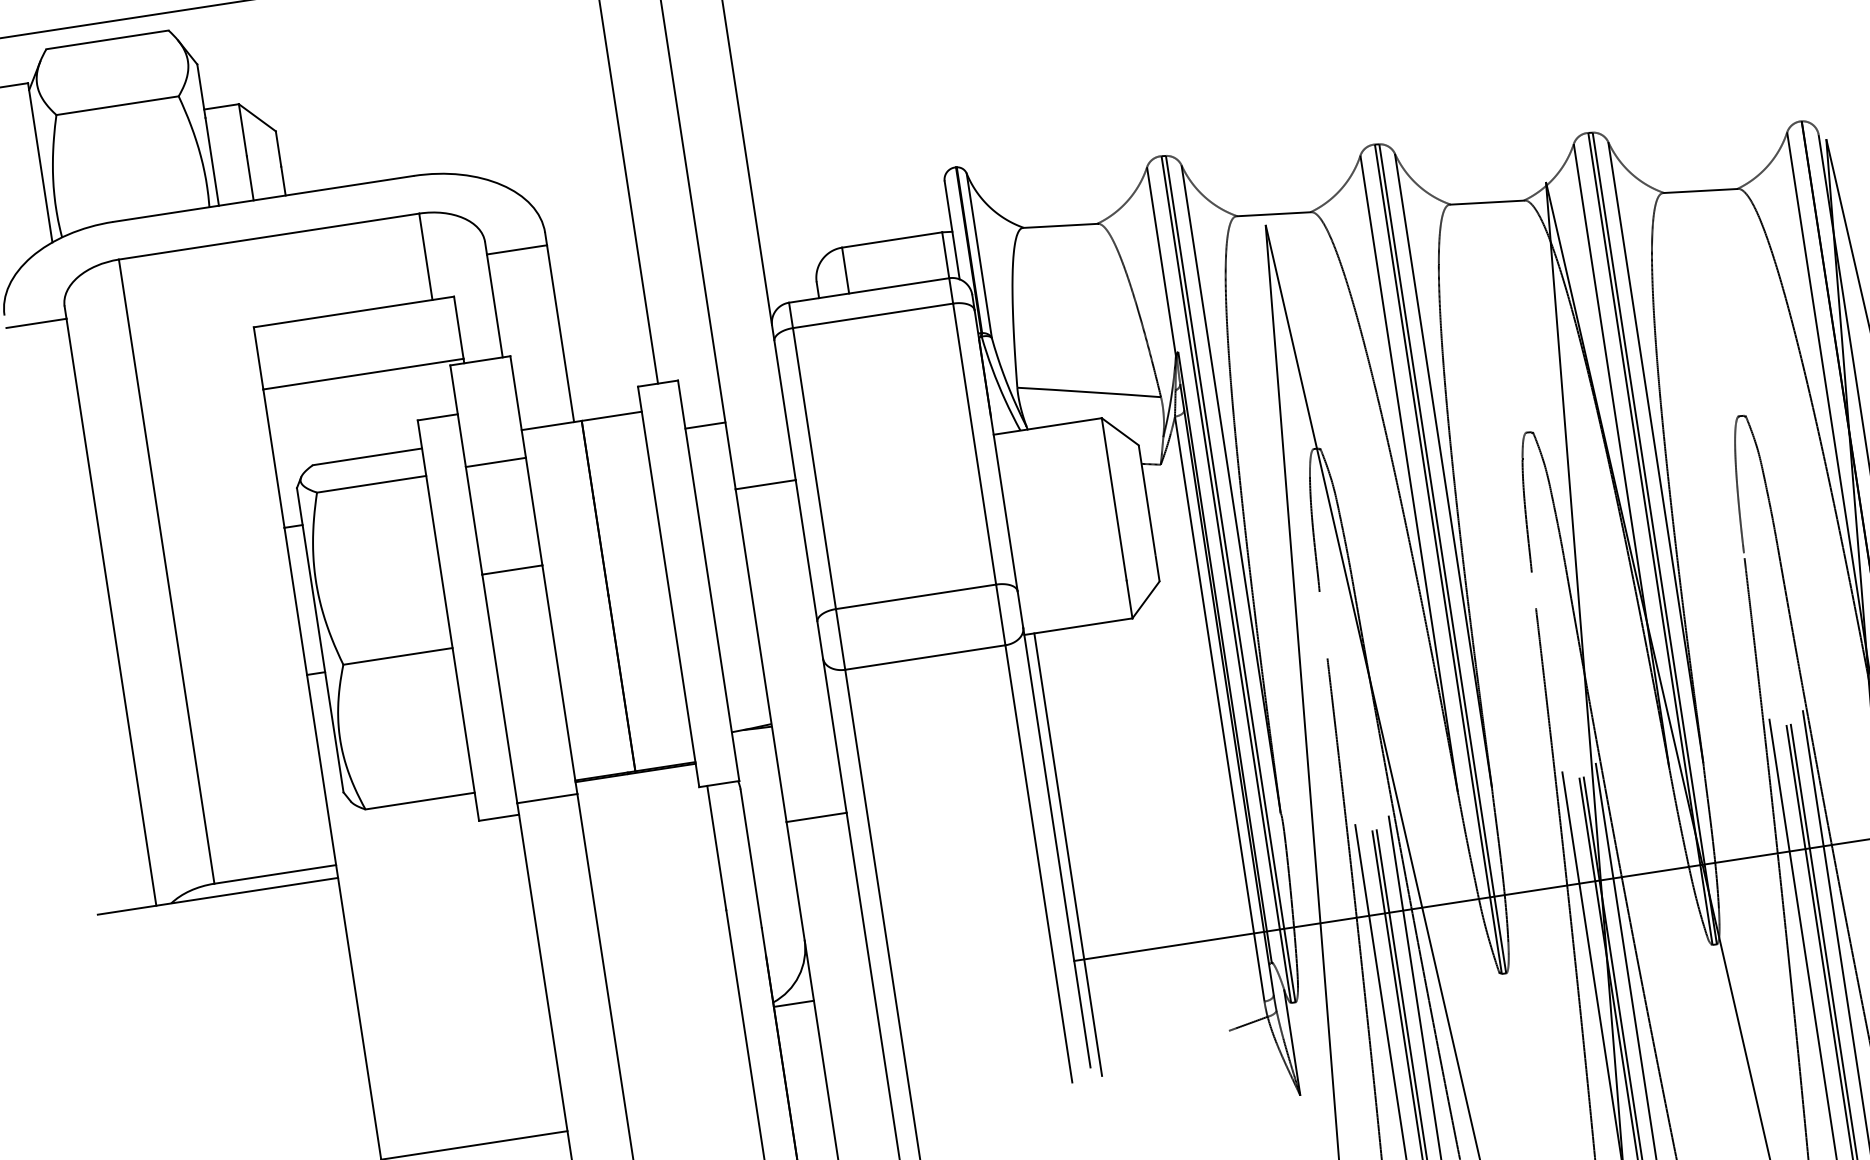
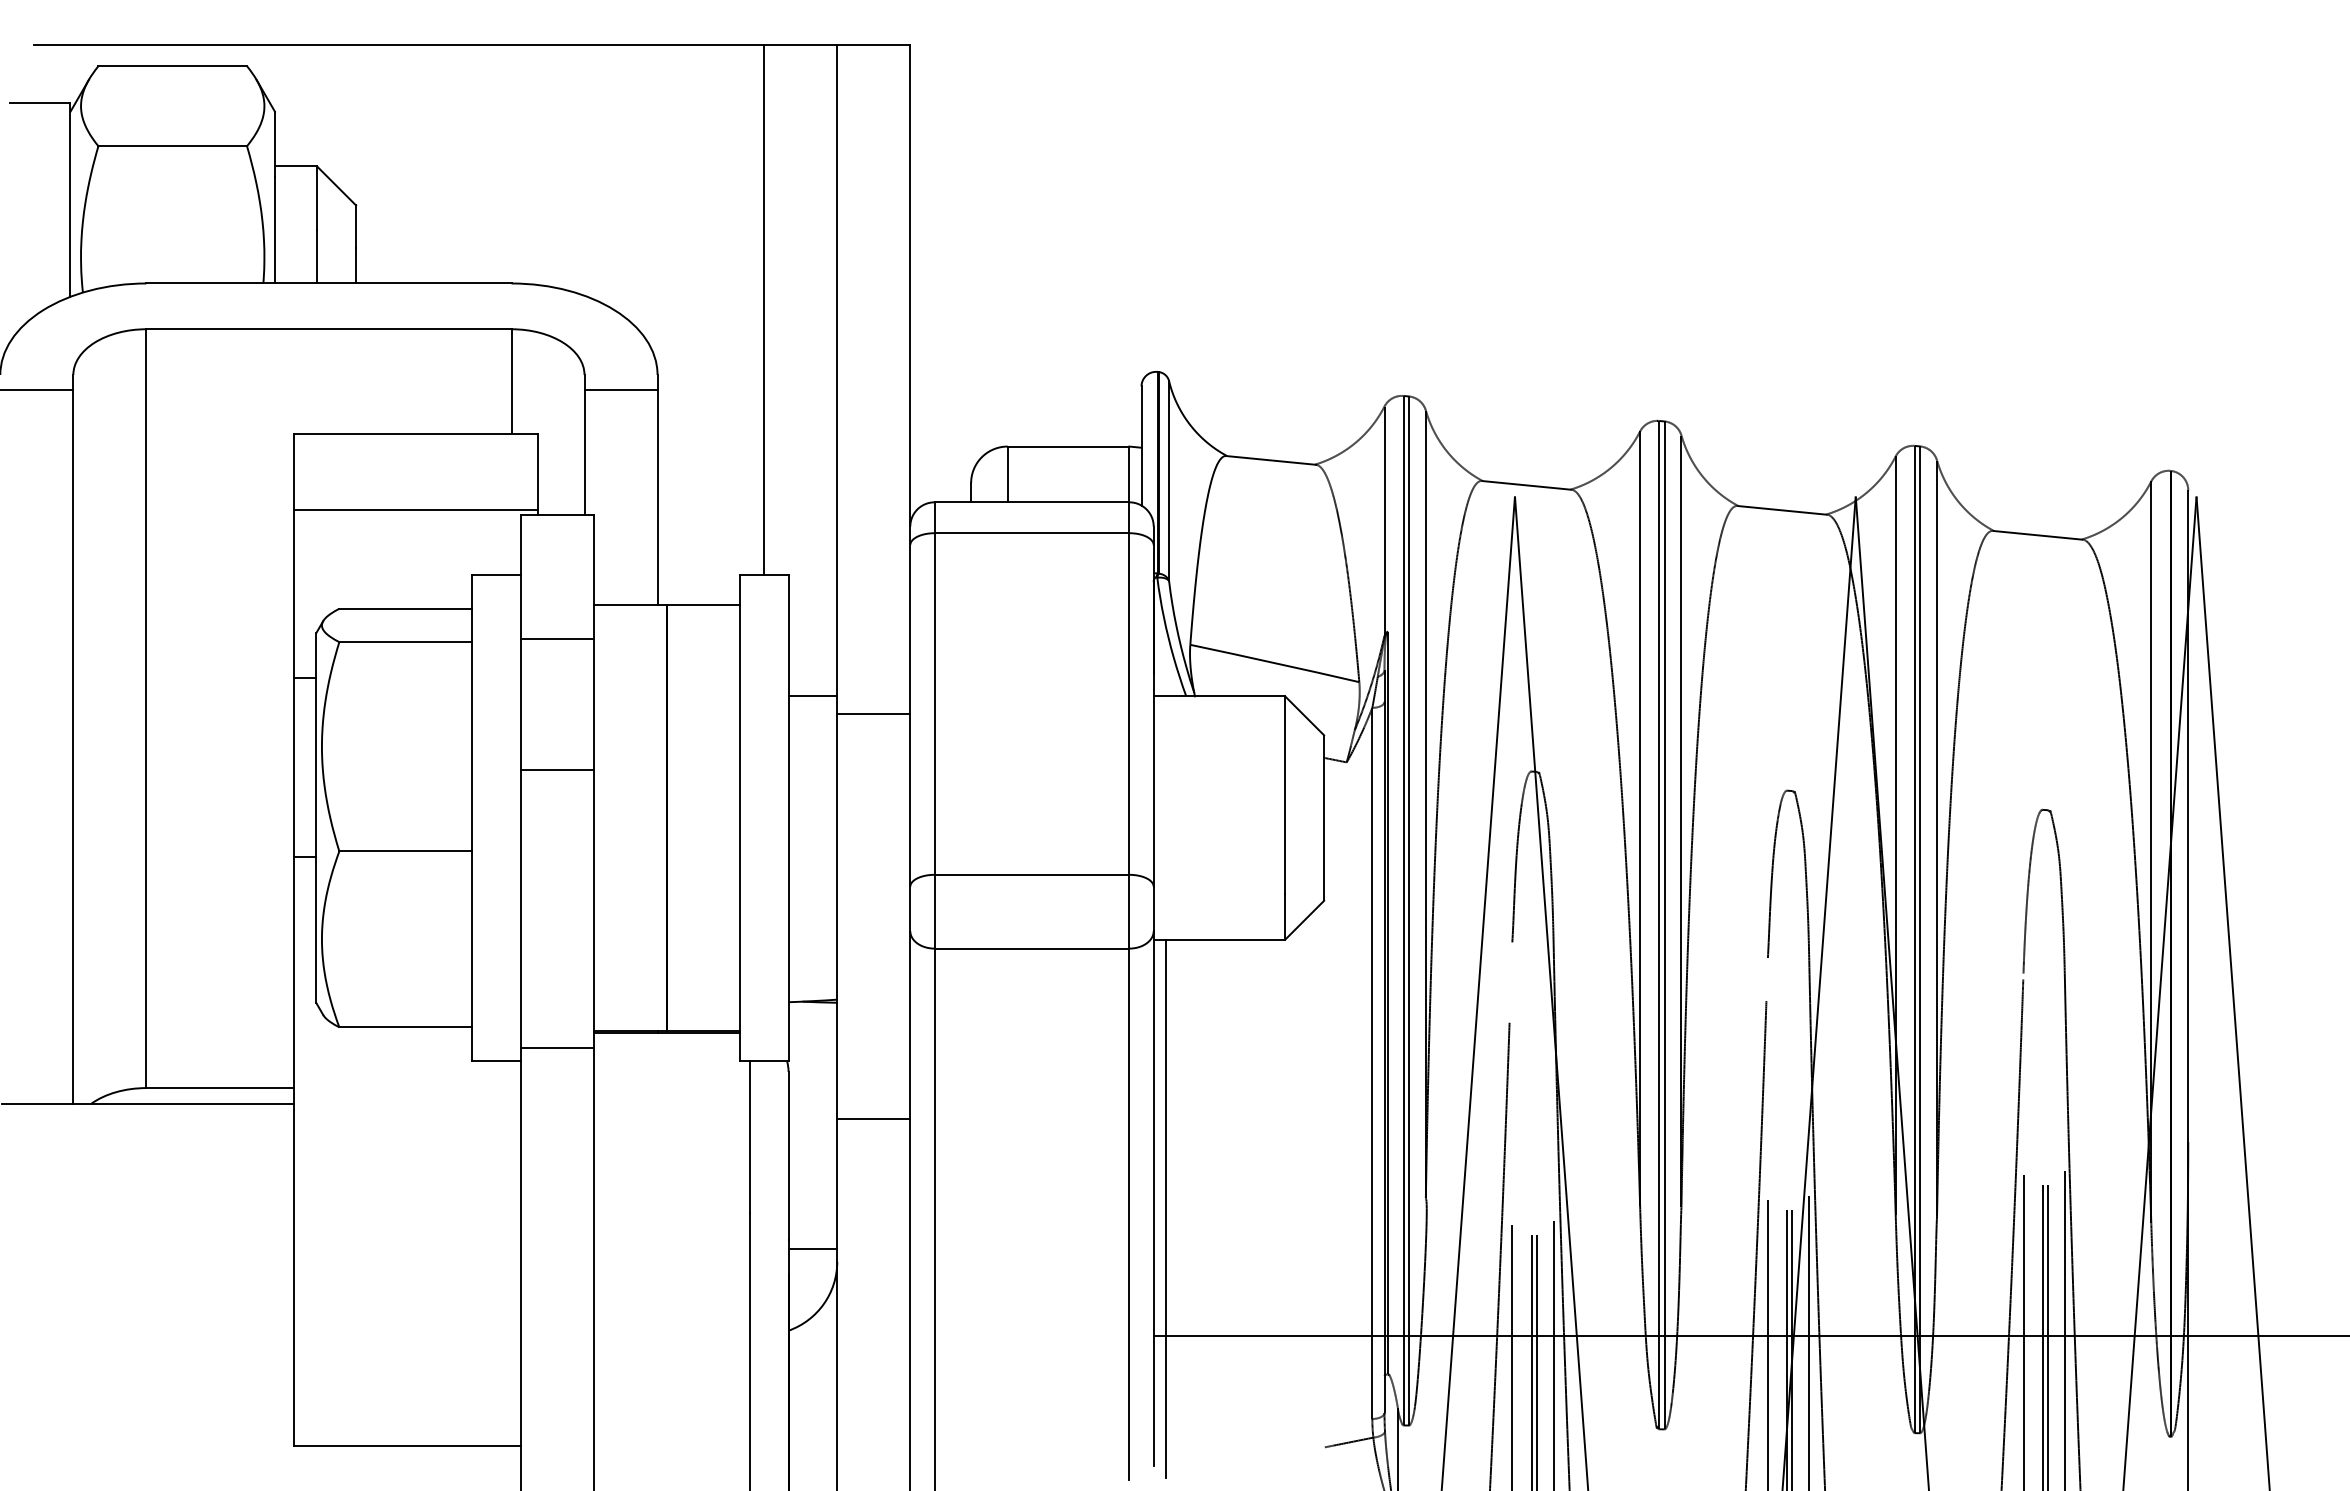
line: (705, 425) -> (812, 696), moved
line: (793, 1004) -> (812, 1249), moved

